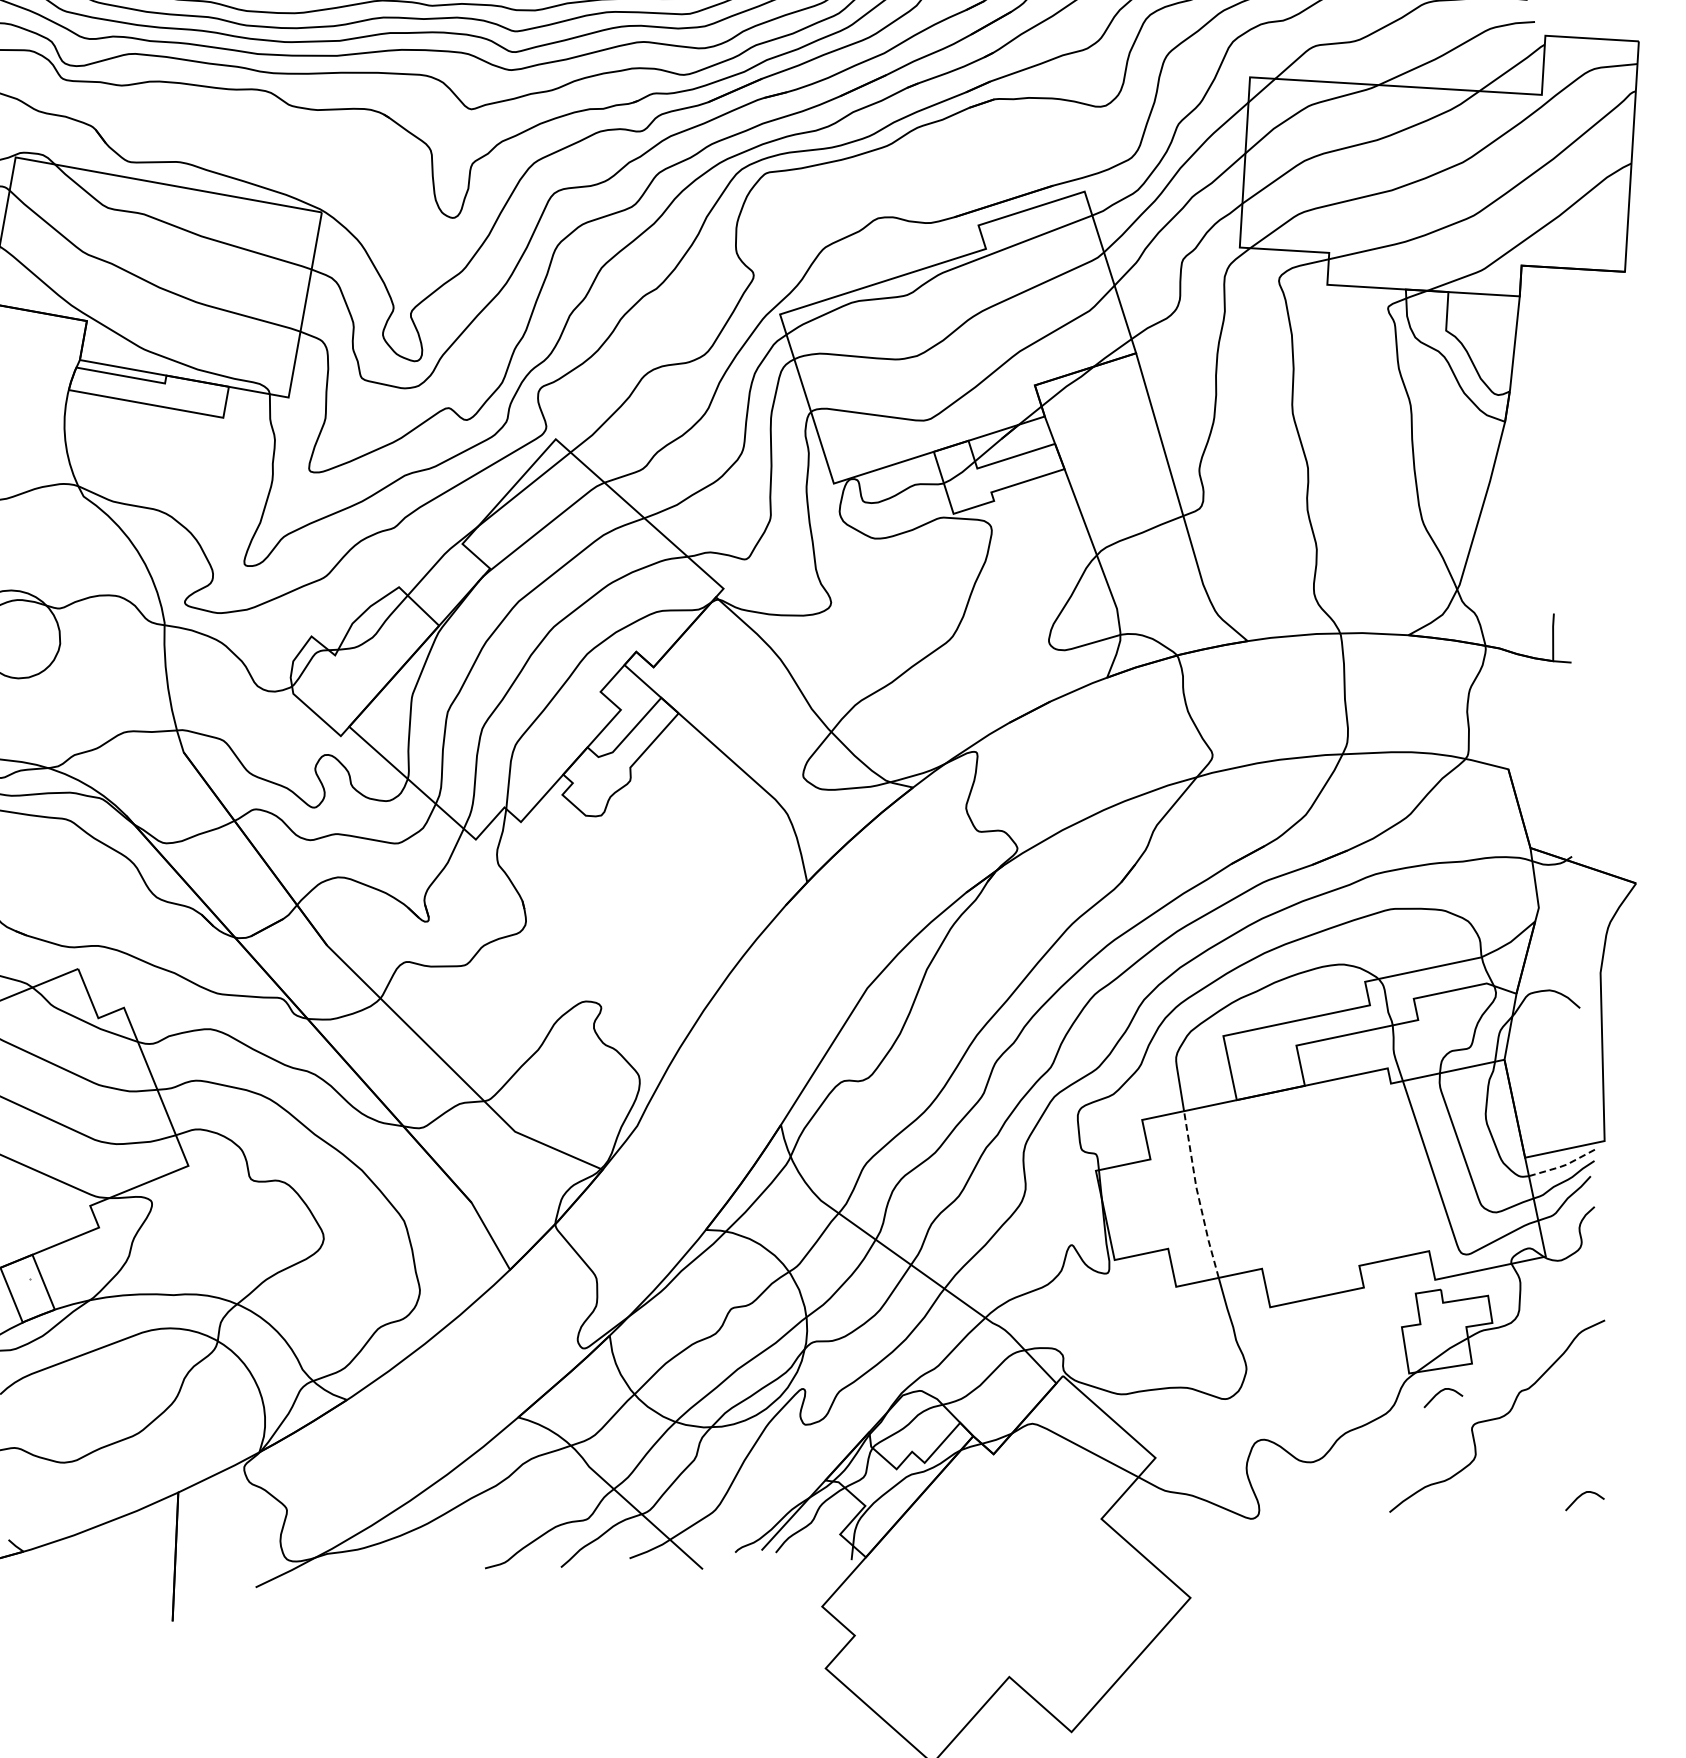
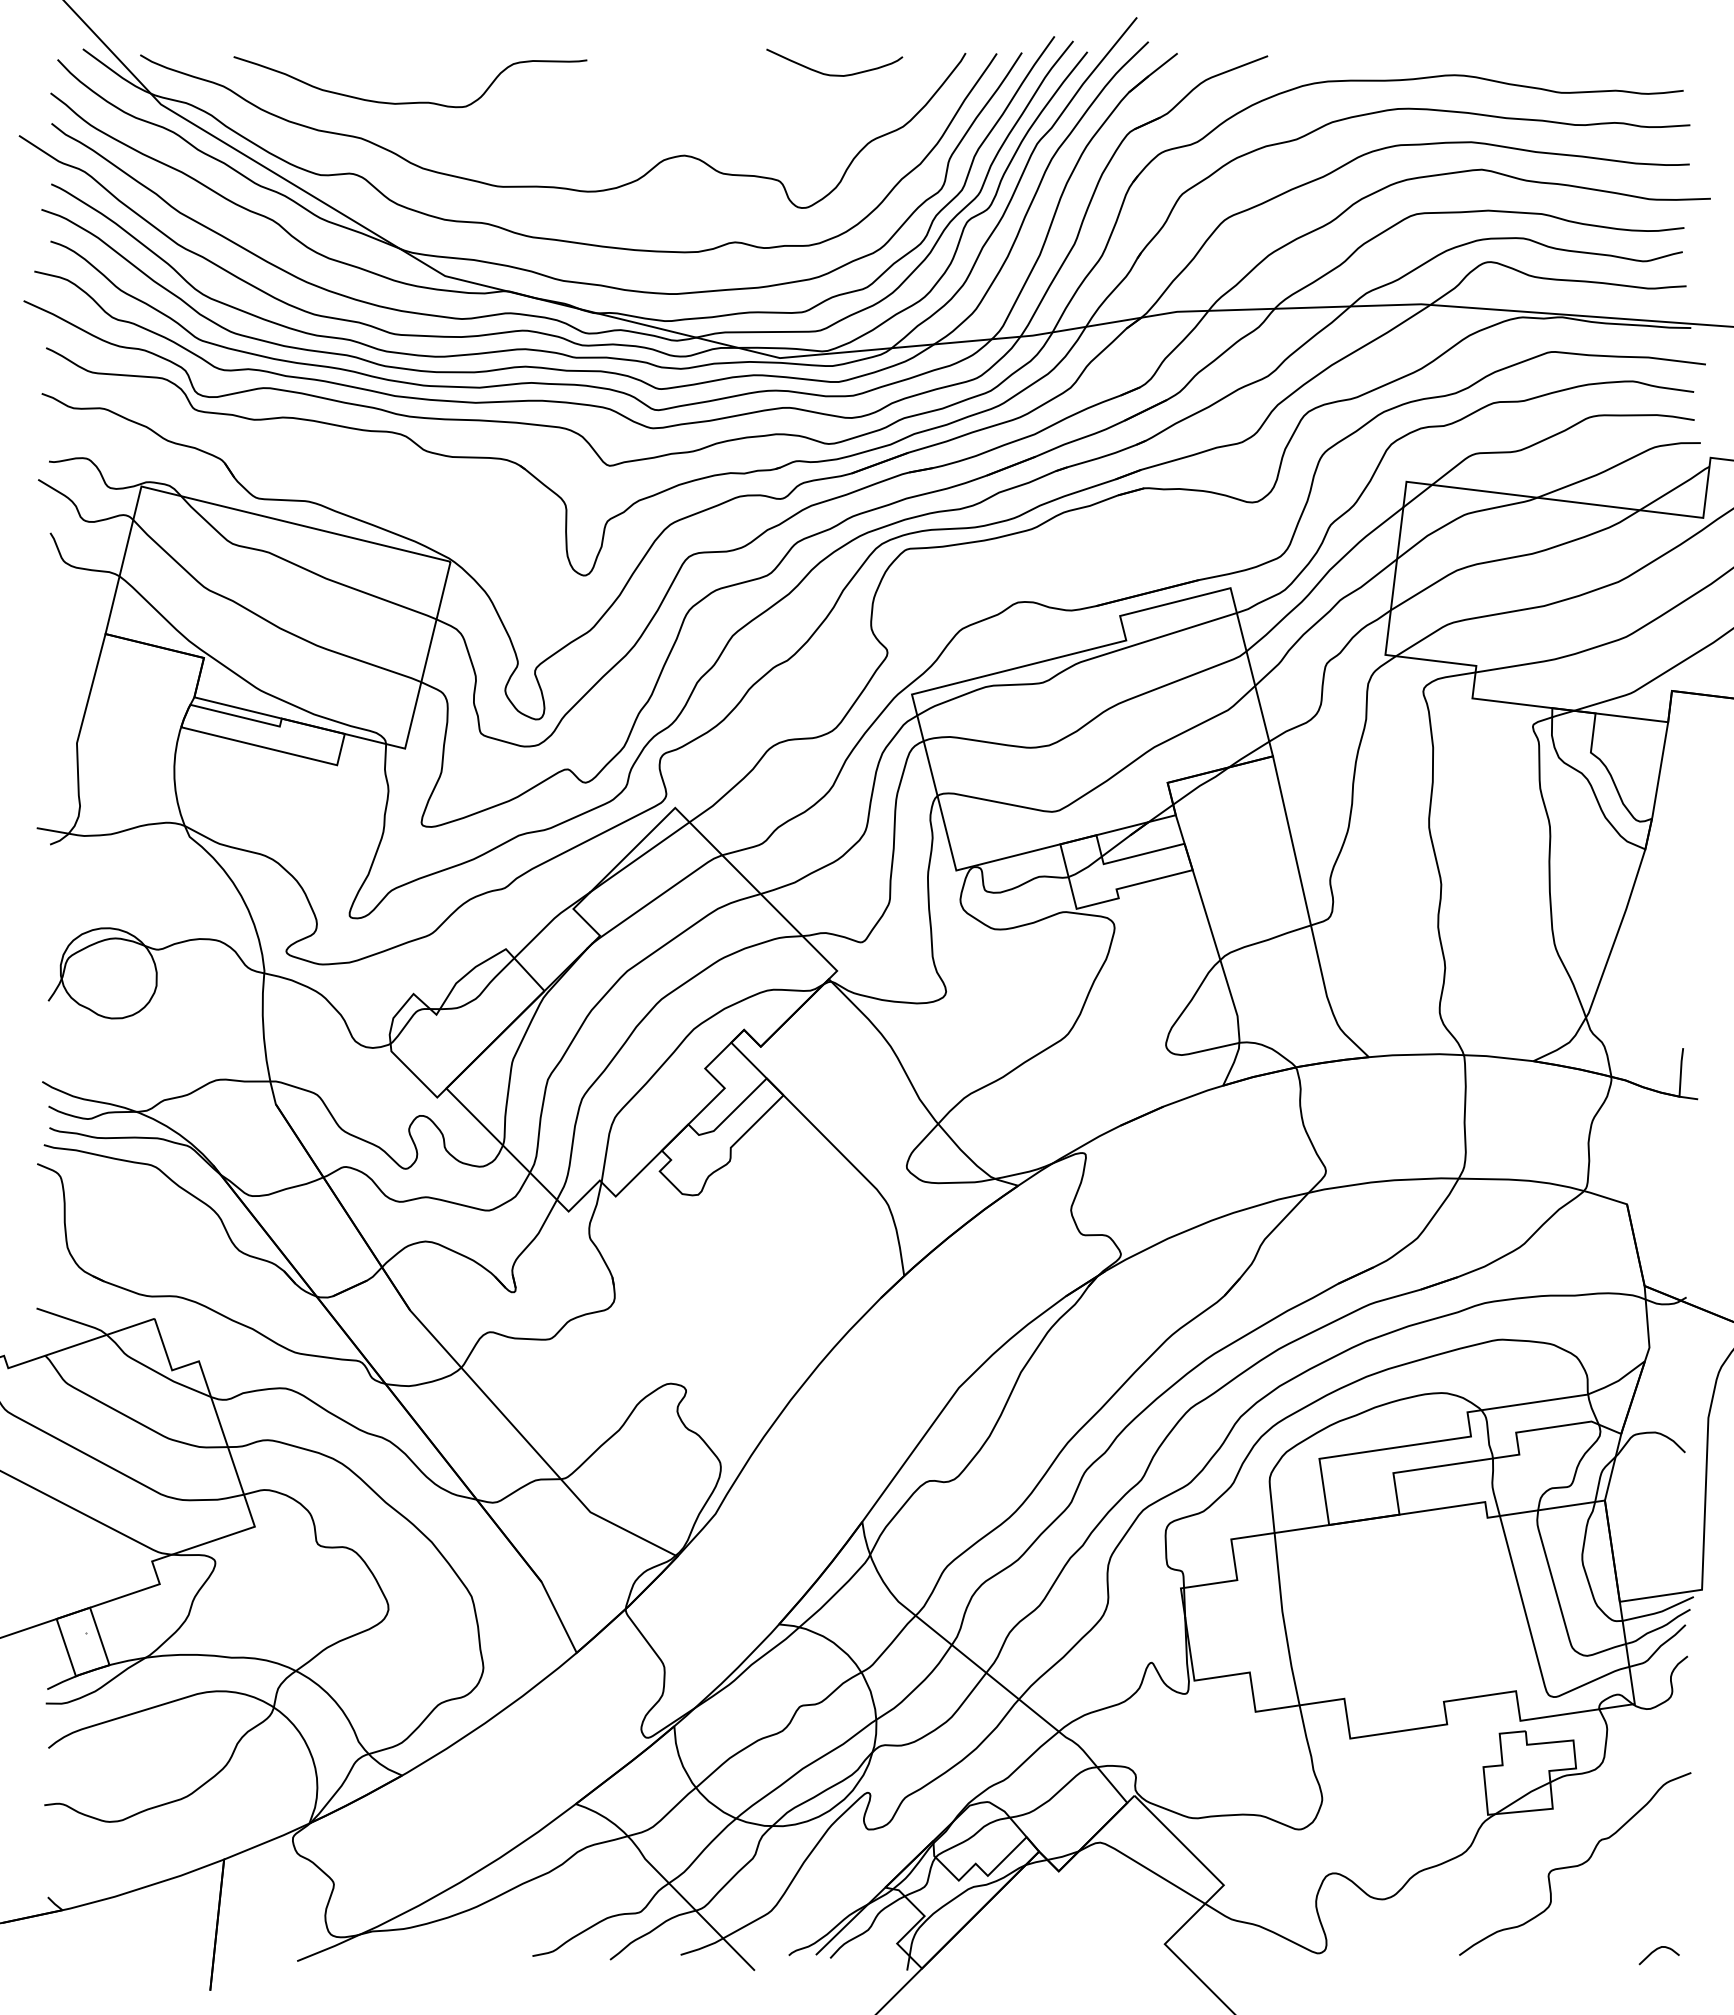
line: (1564, 1165) -> (1659, 1612), dashed -> solid
line: (1197, 1195) -> (1283, 1619), dashed -> solid
curve: (1439, 1393) -> (1517, 1837), removed

